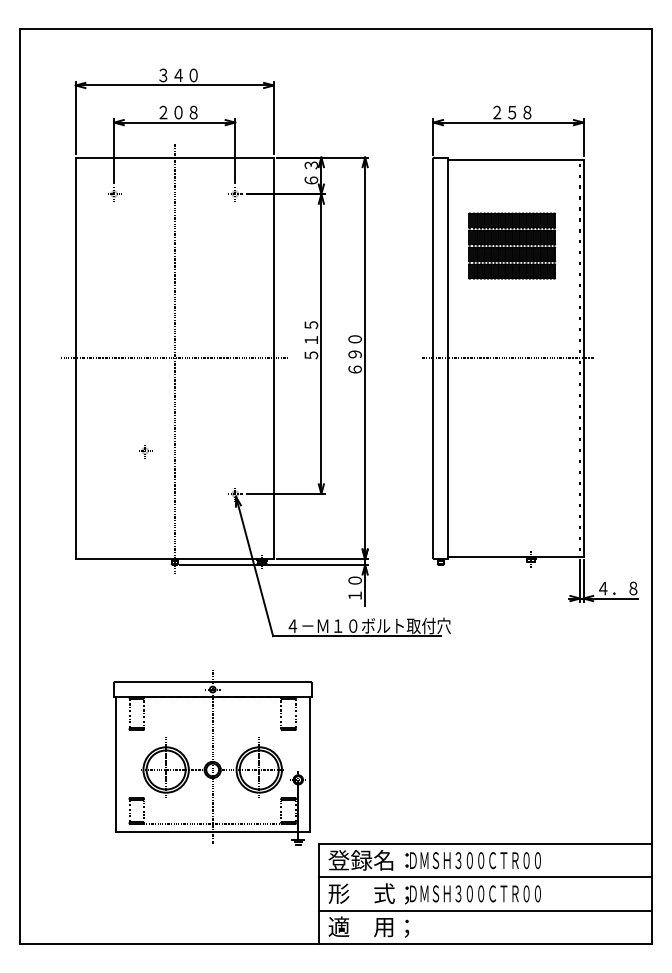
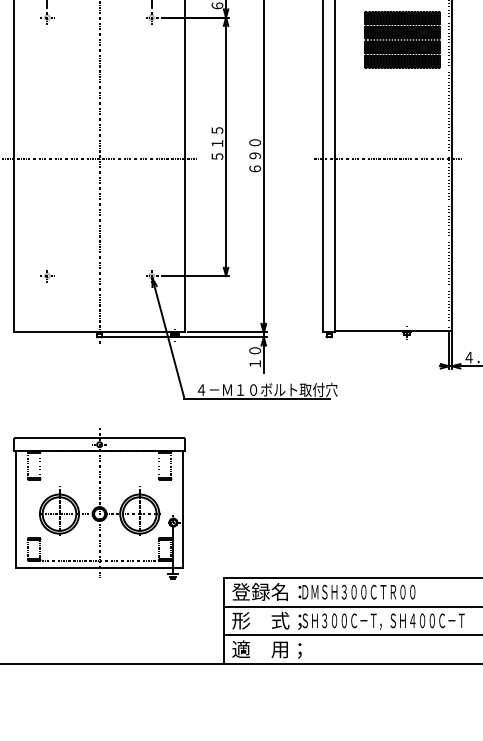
part: (512, 245) -> (402, 39), moved
part: (145, 451) -> (47, 276), moved
part: (212, 757) -> (99, 503), moved
text: (504, 894) -> (383, 621), ＤＭＳＨ３００ＣＴＲ００ -> ＳＨ３００Ｃ－Ｔ，ＳＨ４００Ｃ－Ｔ

